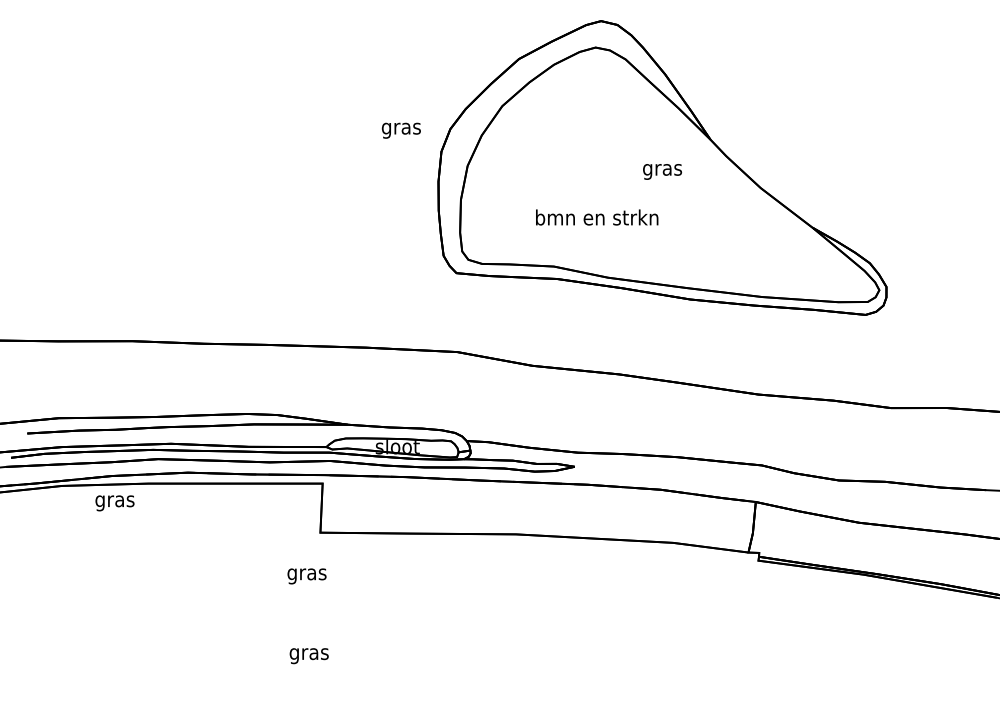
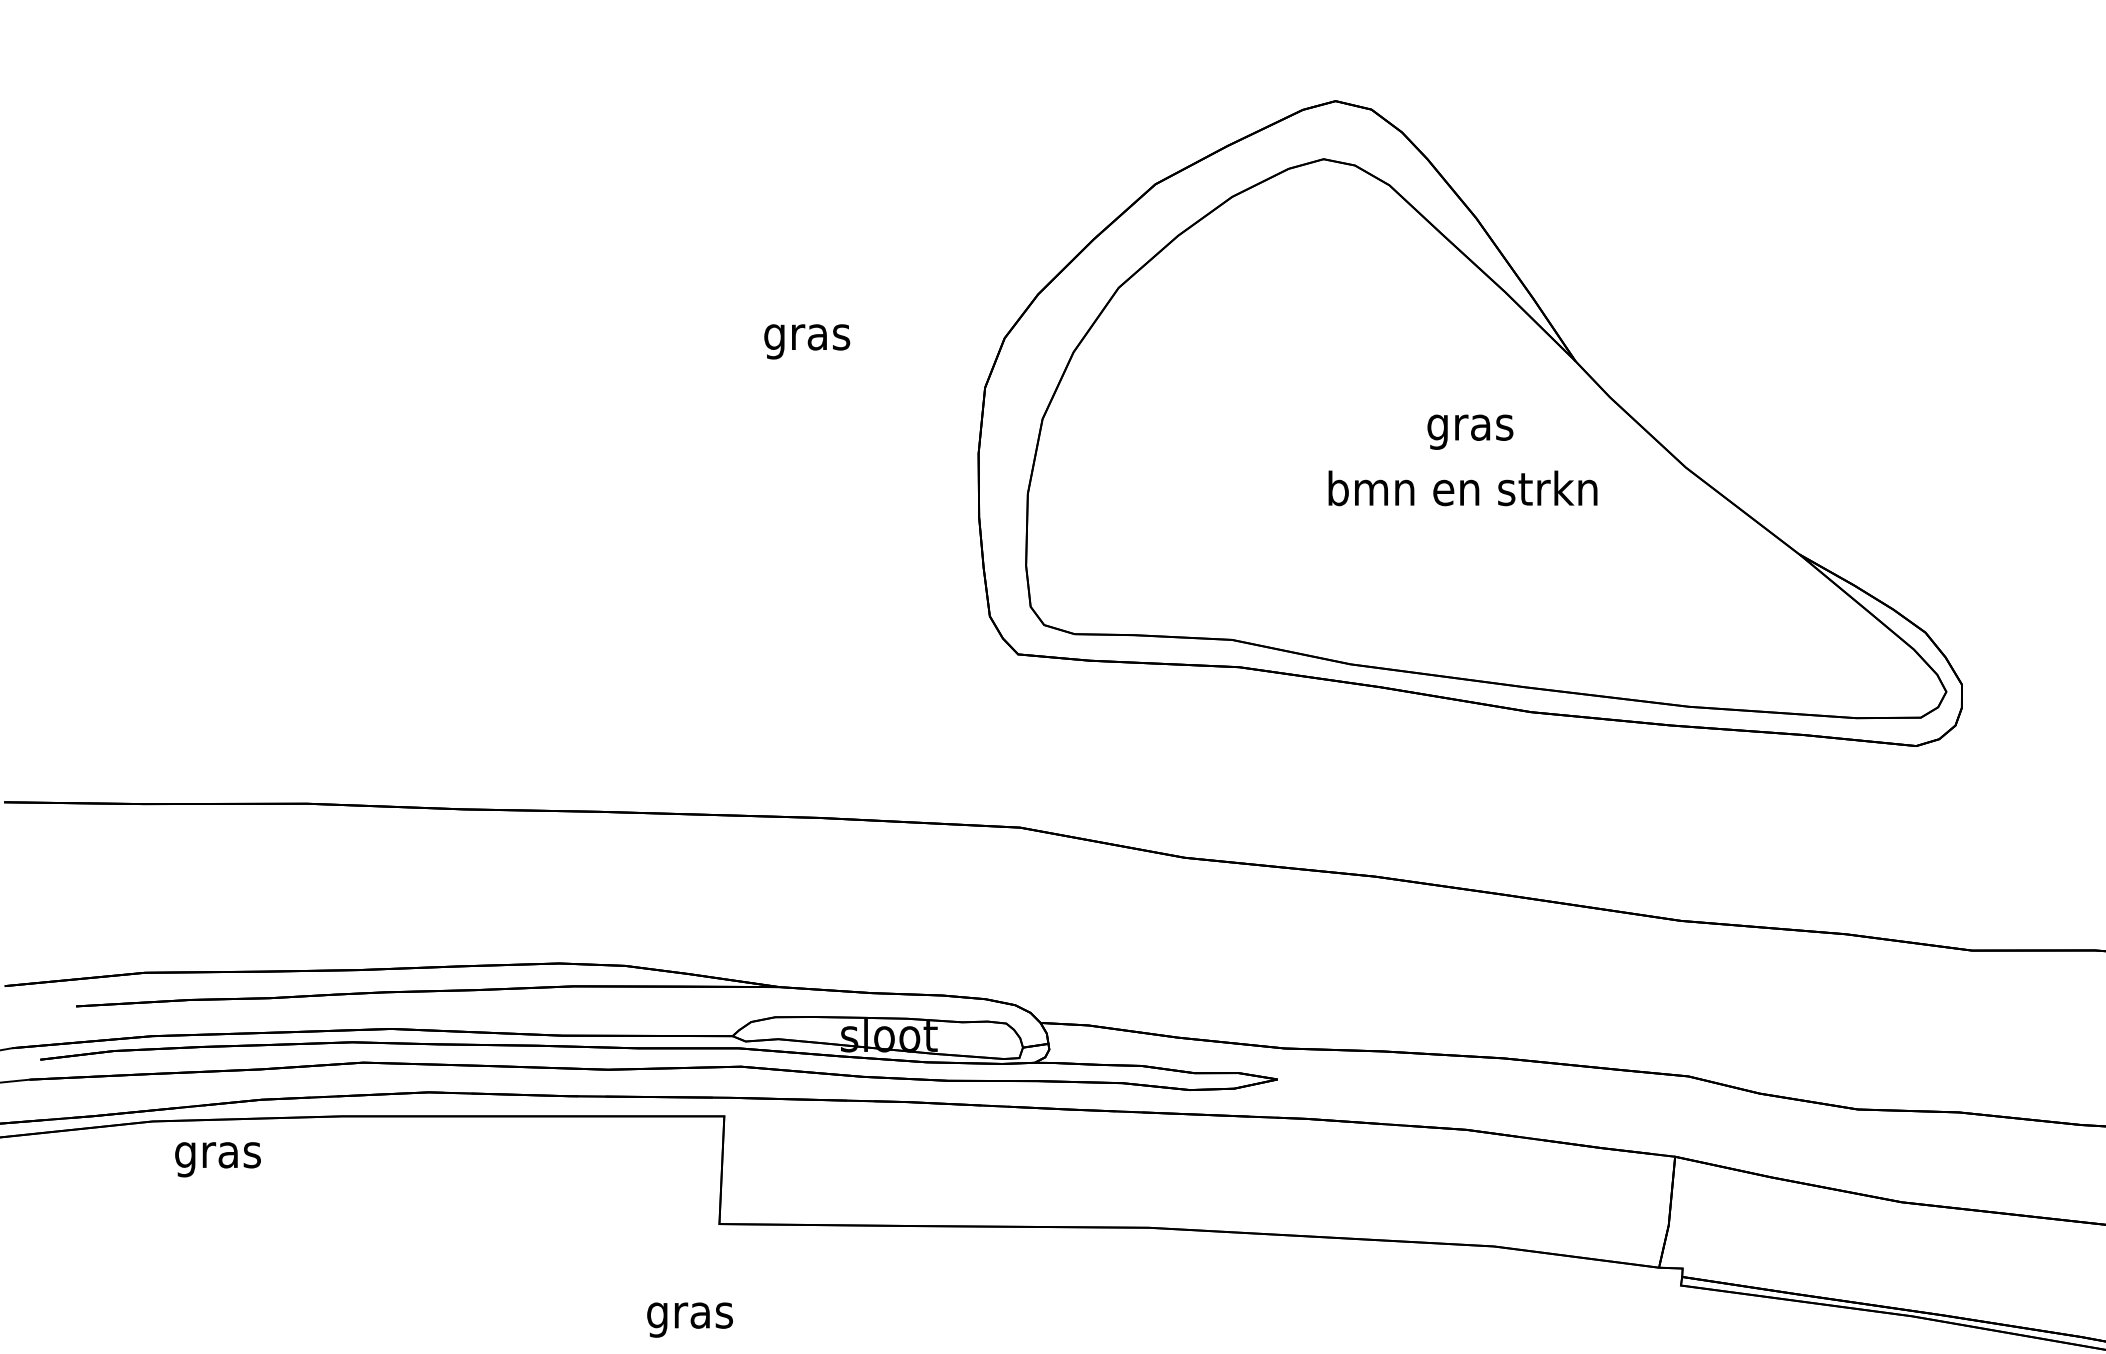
text: (400, 130) -> (805, 341), moved
text: (597, 217) -> (1463, 488), moved
text: (114, 503) -> (216, 1160), moved

